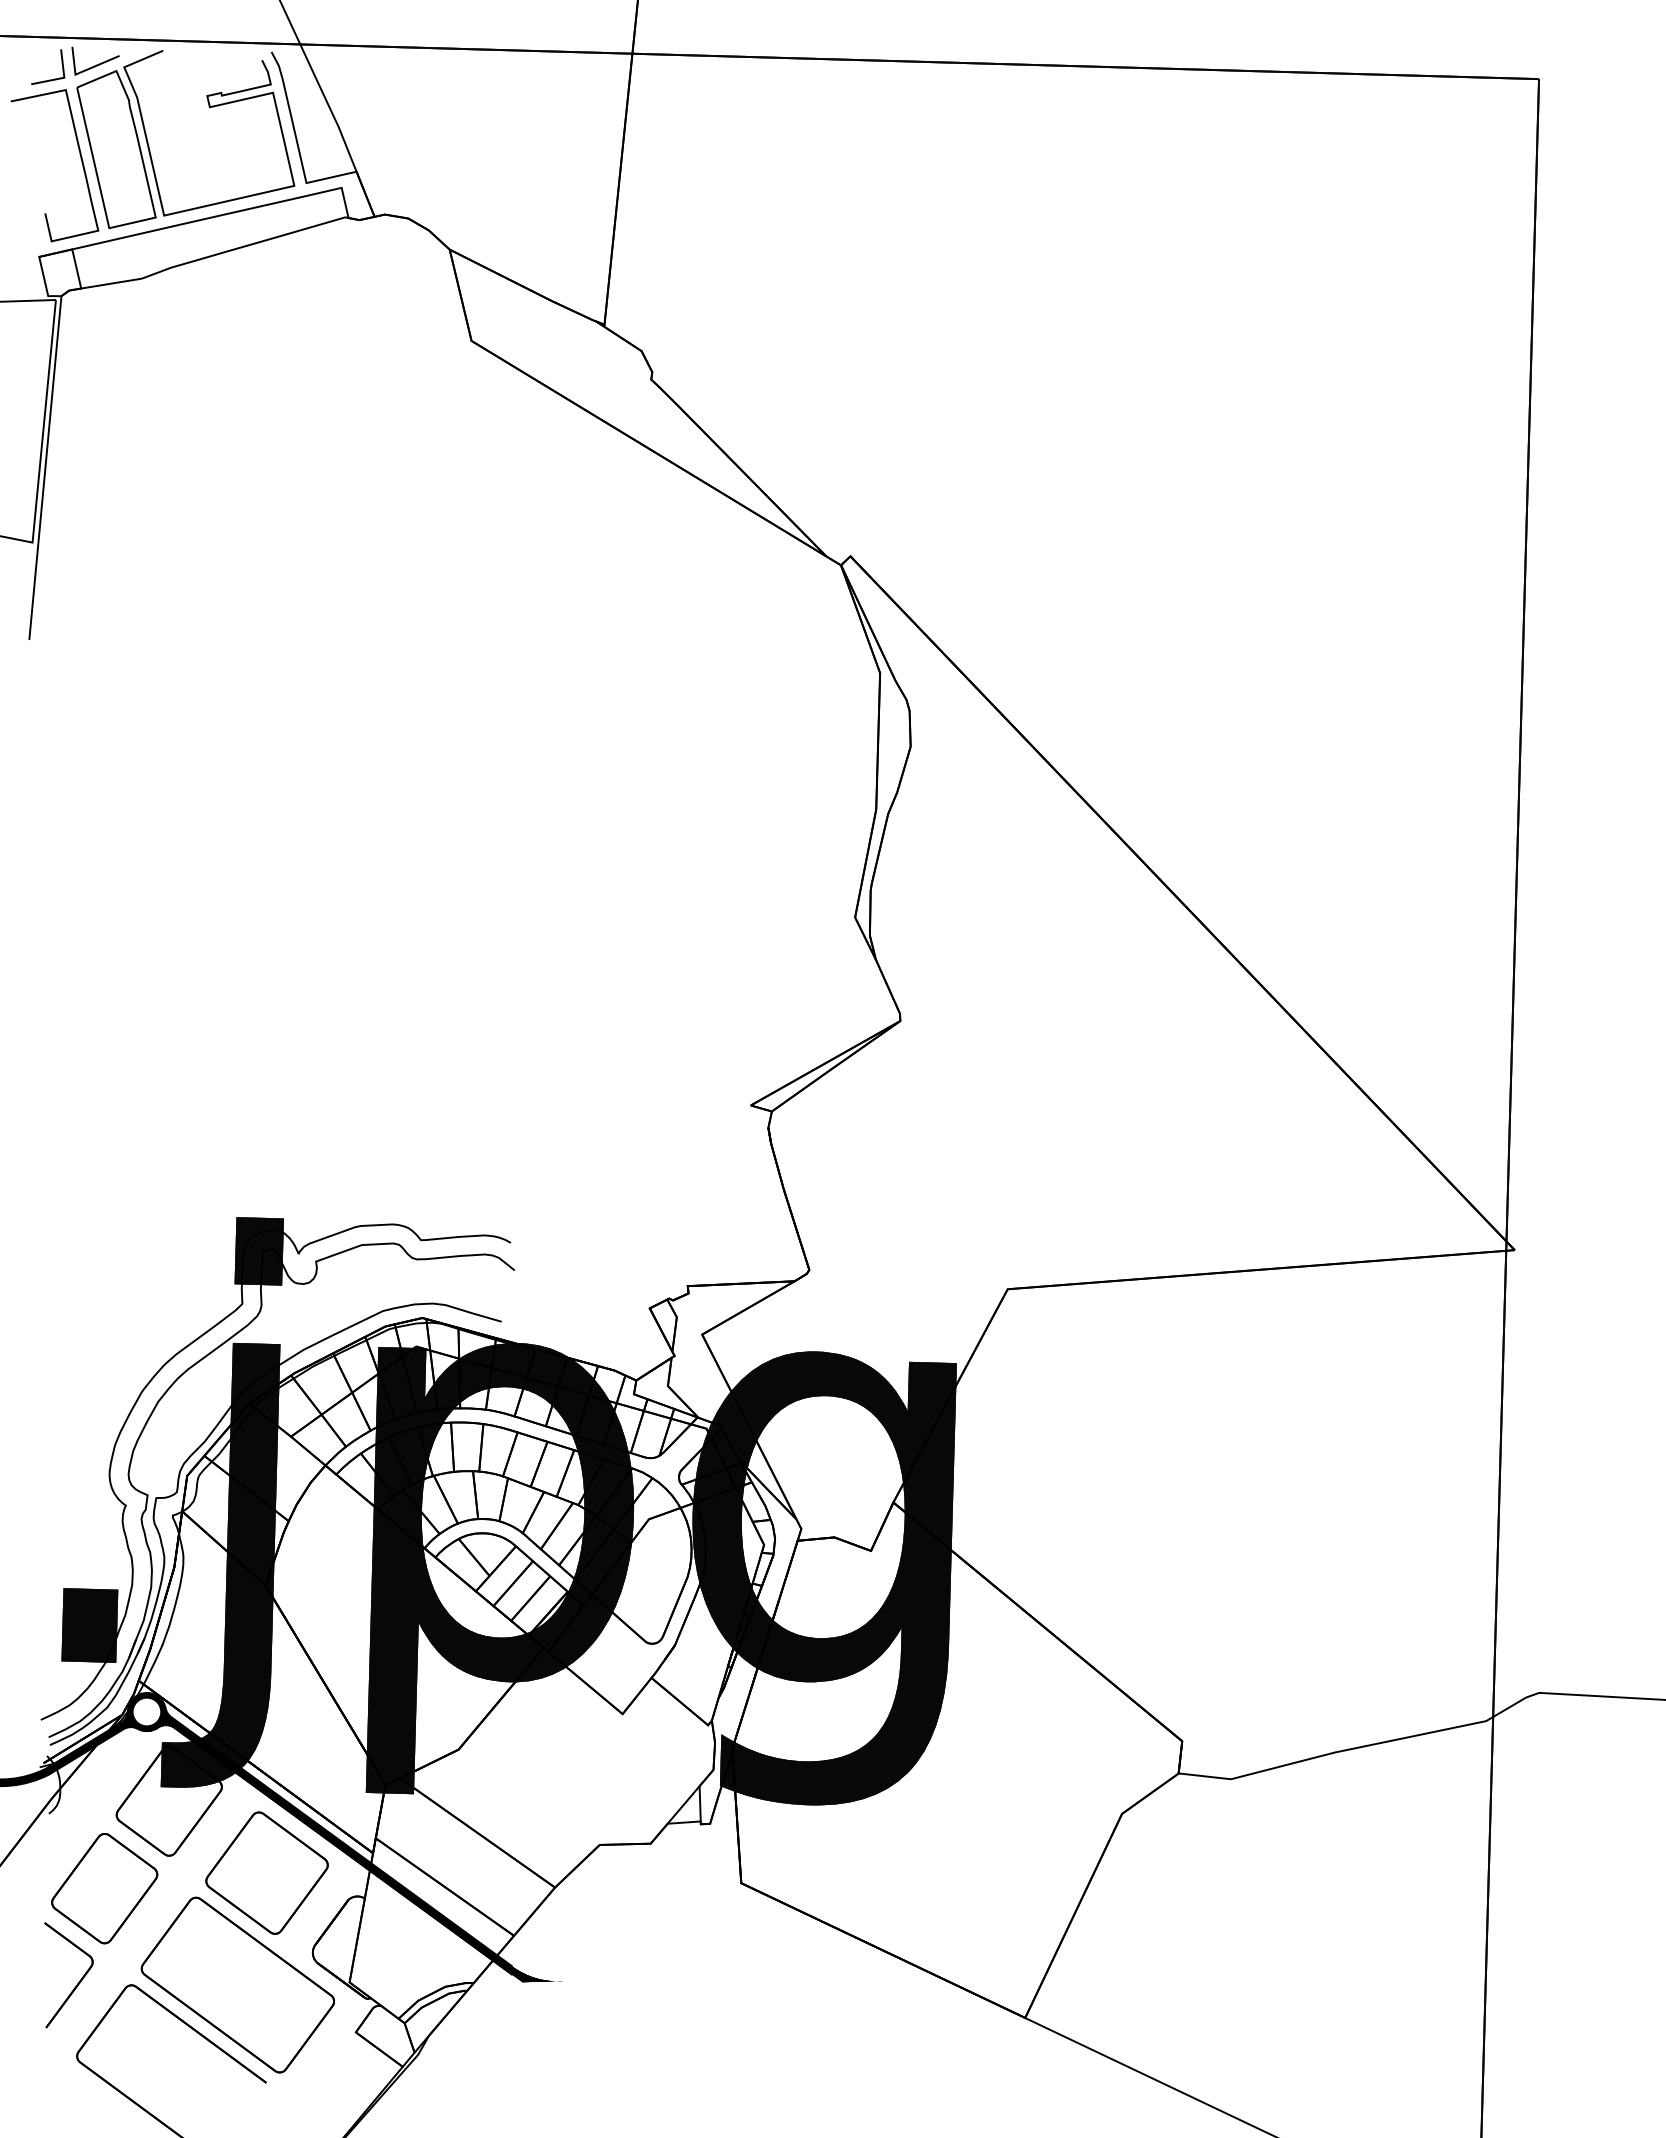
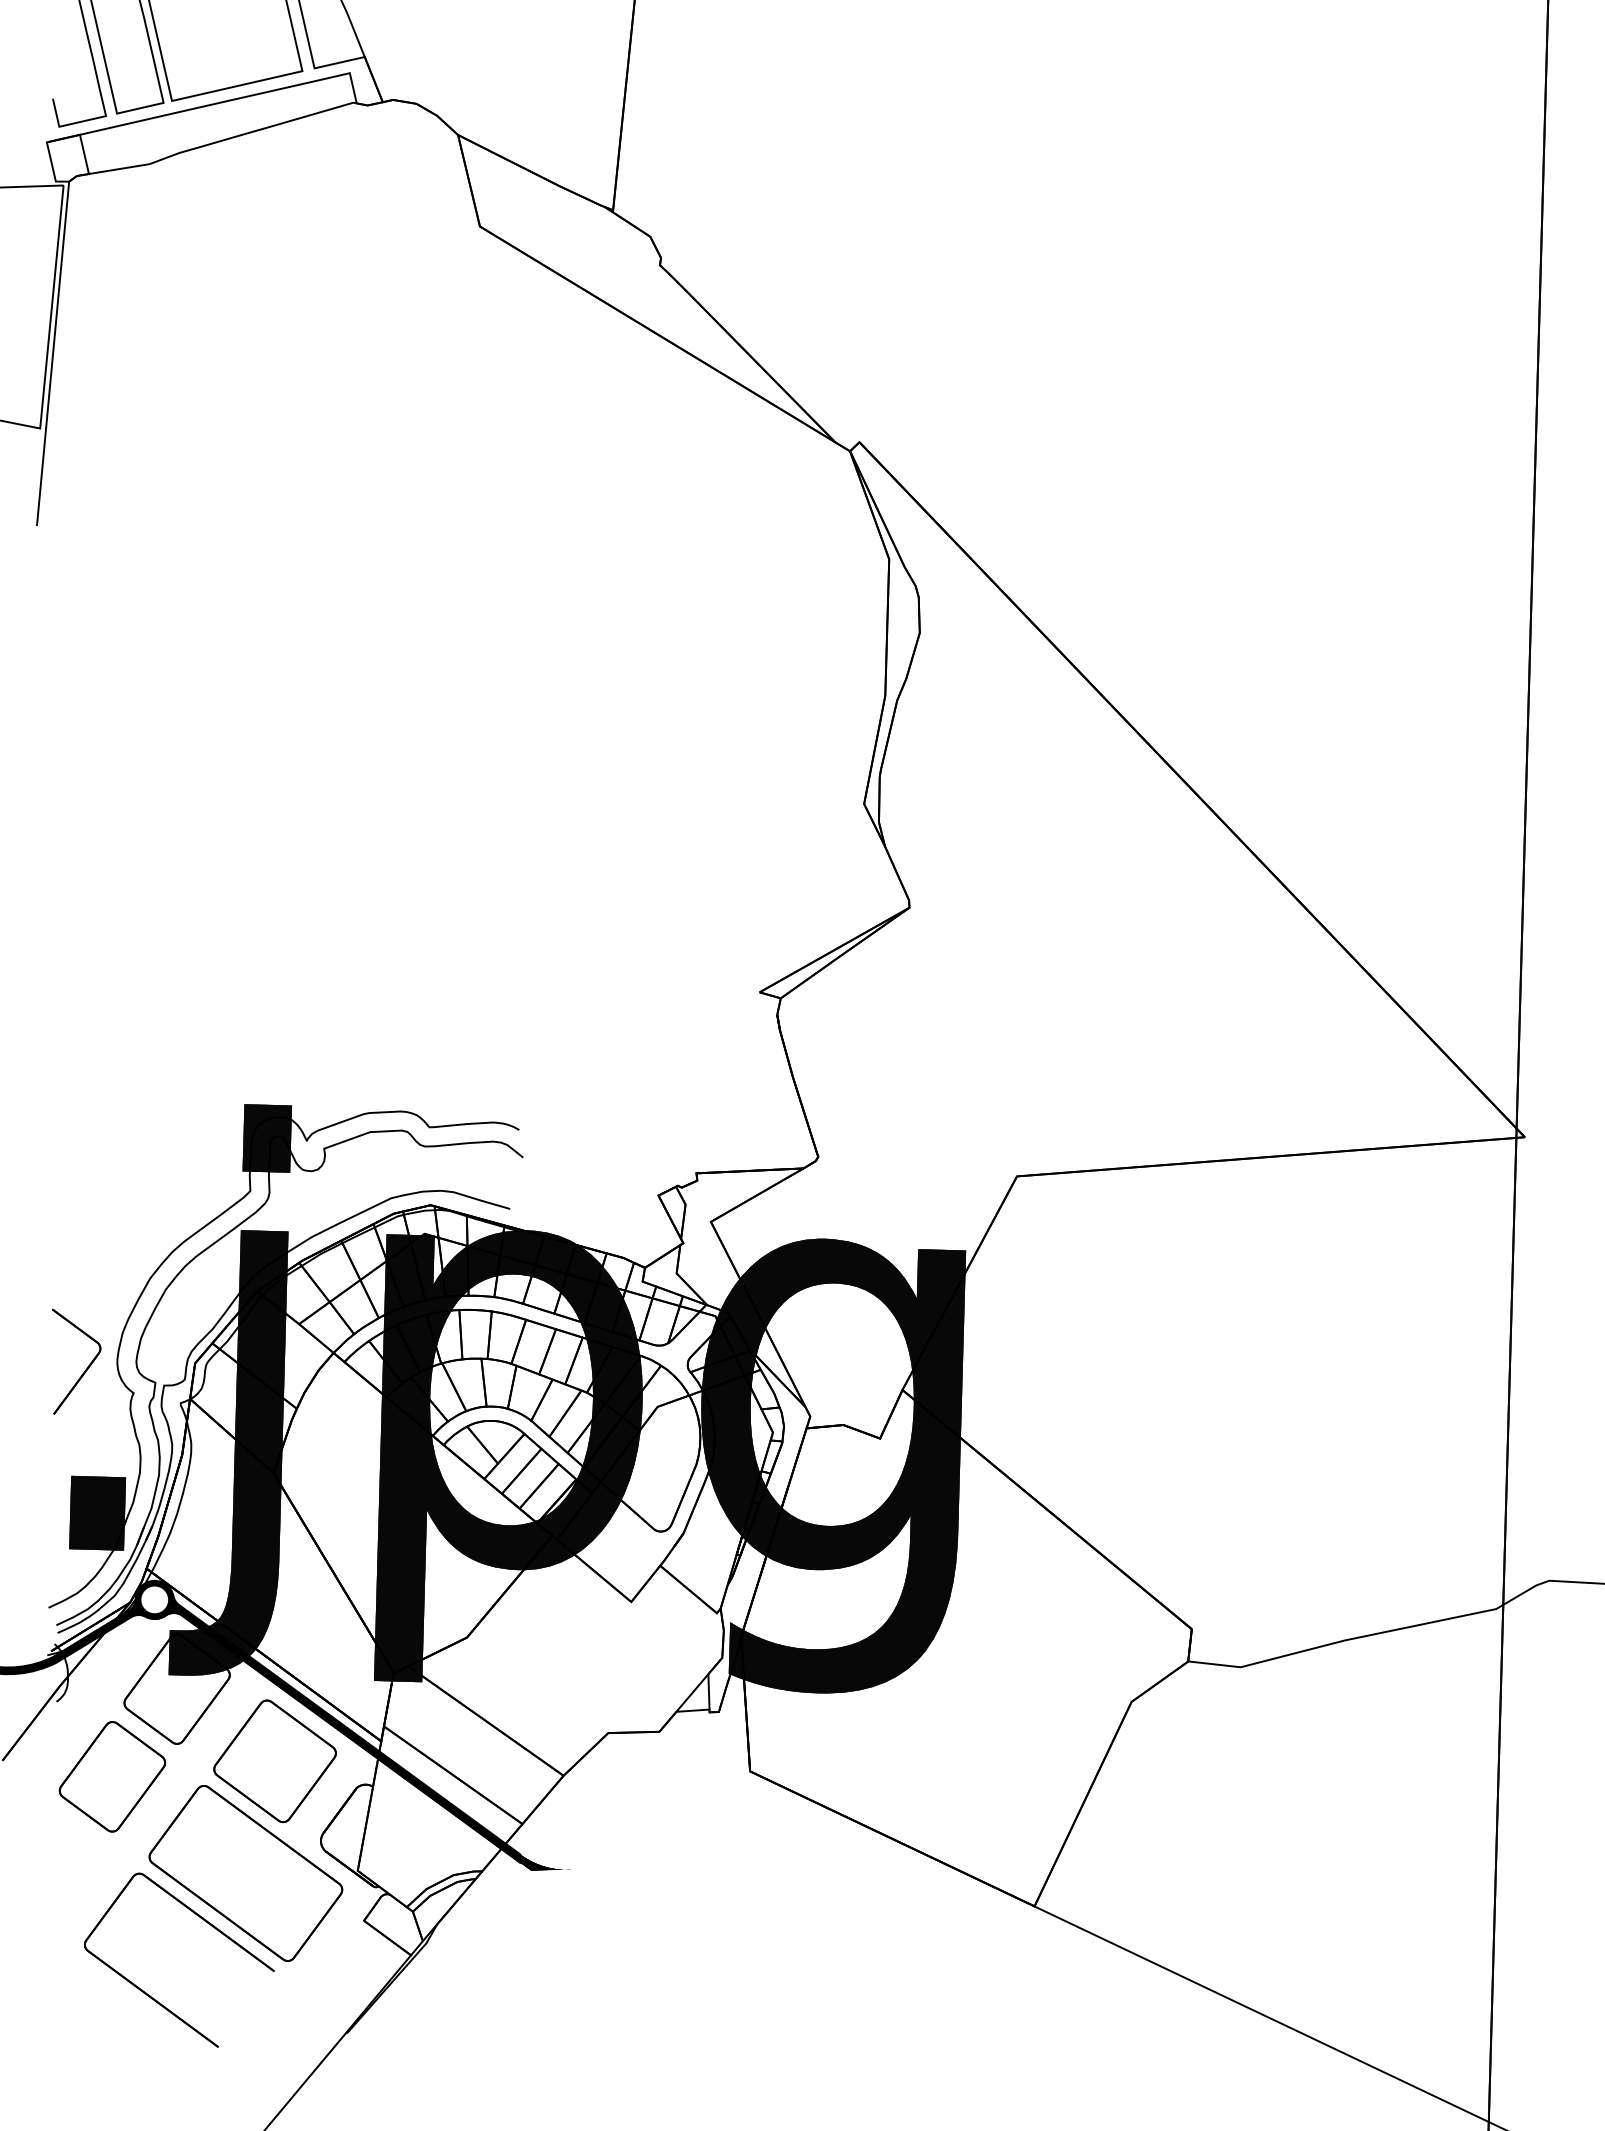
part: (77, 1983) -> (85, 1370), moved

